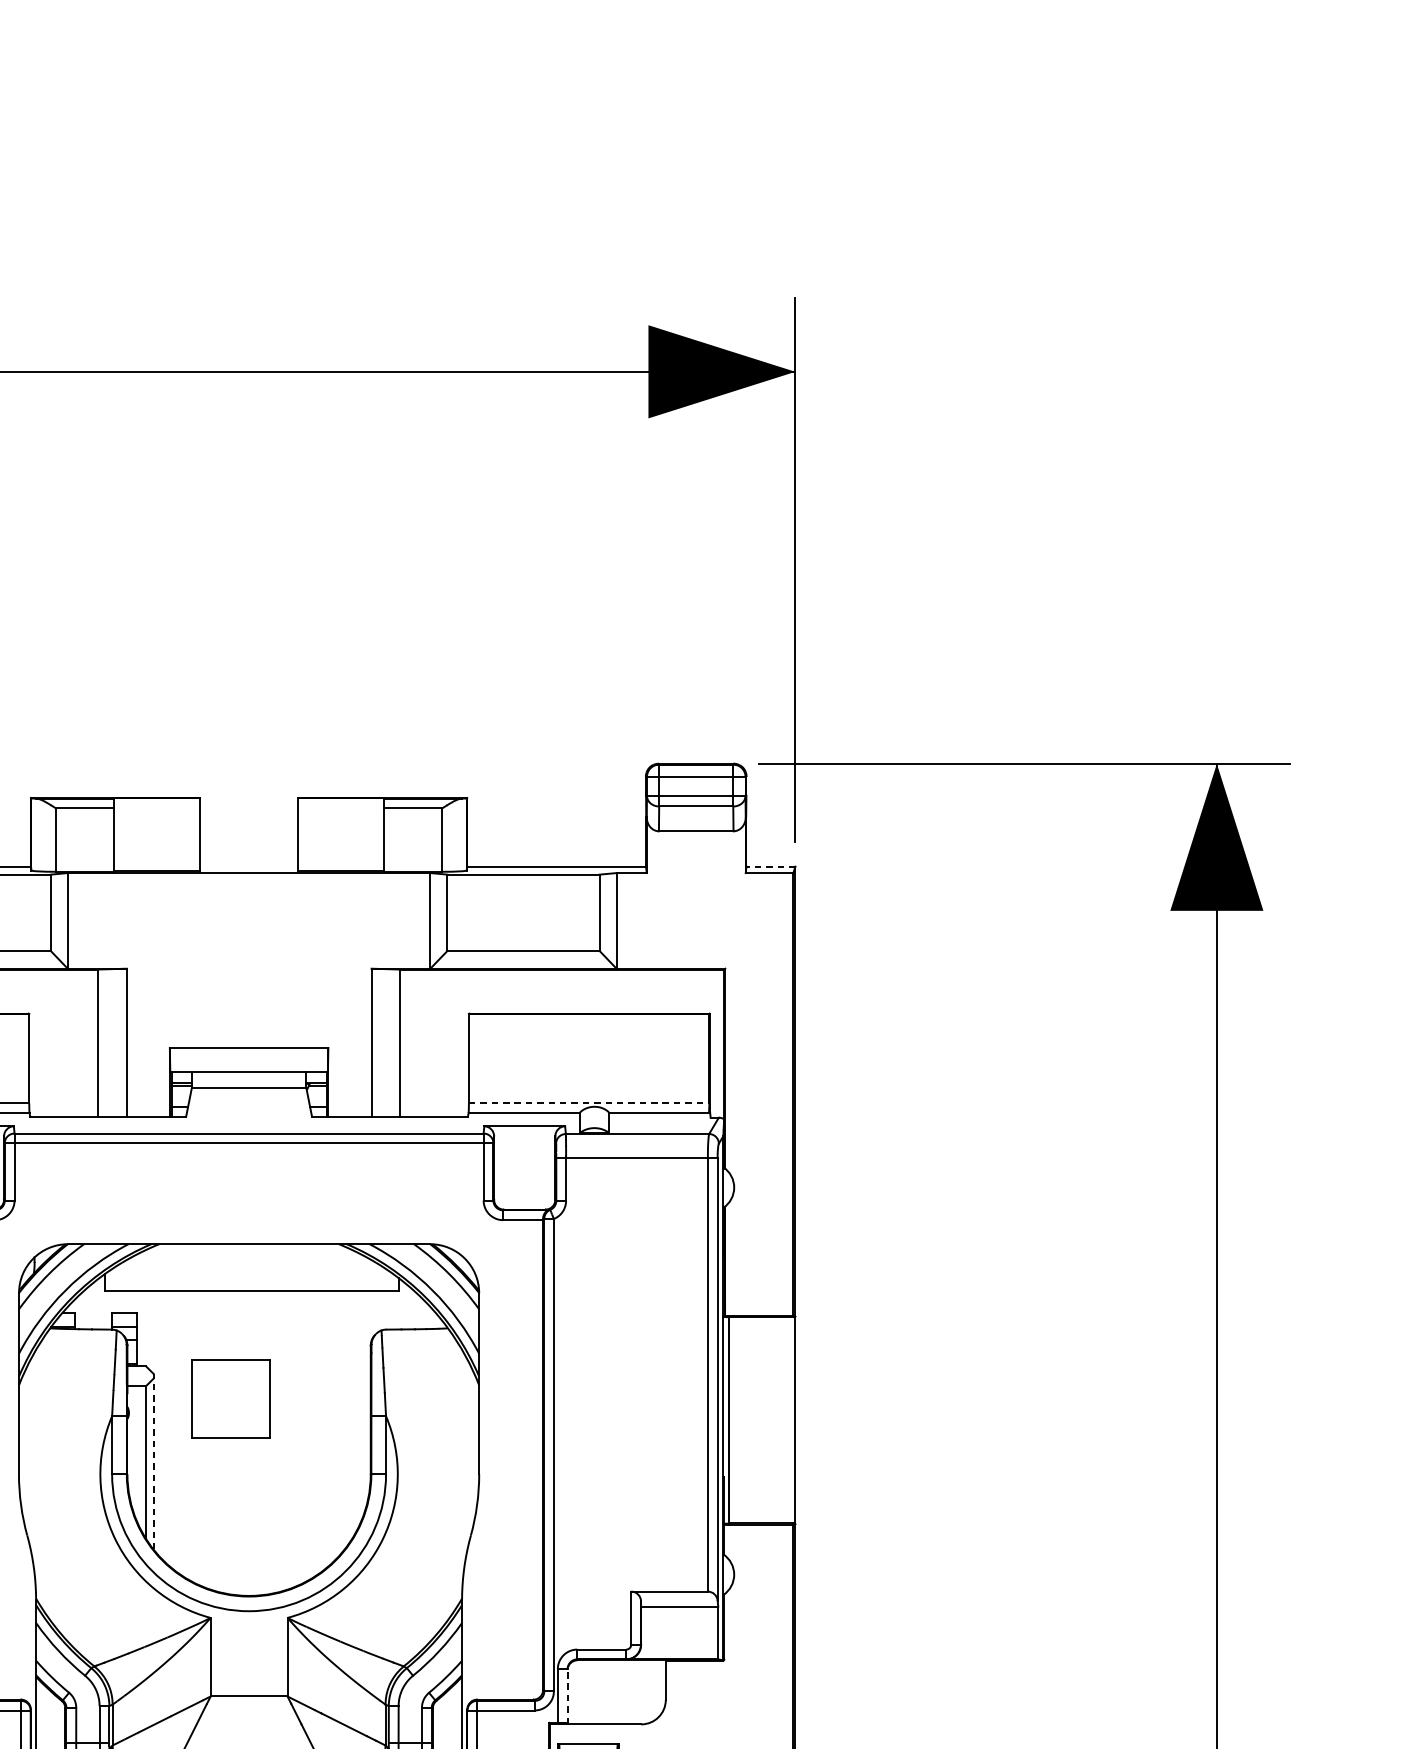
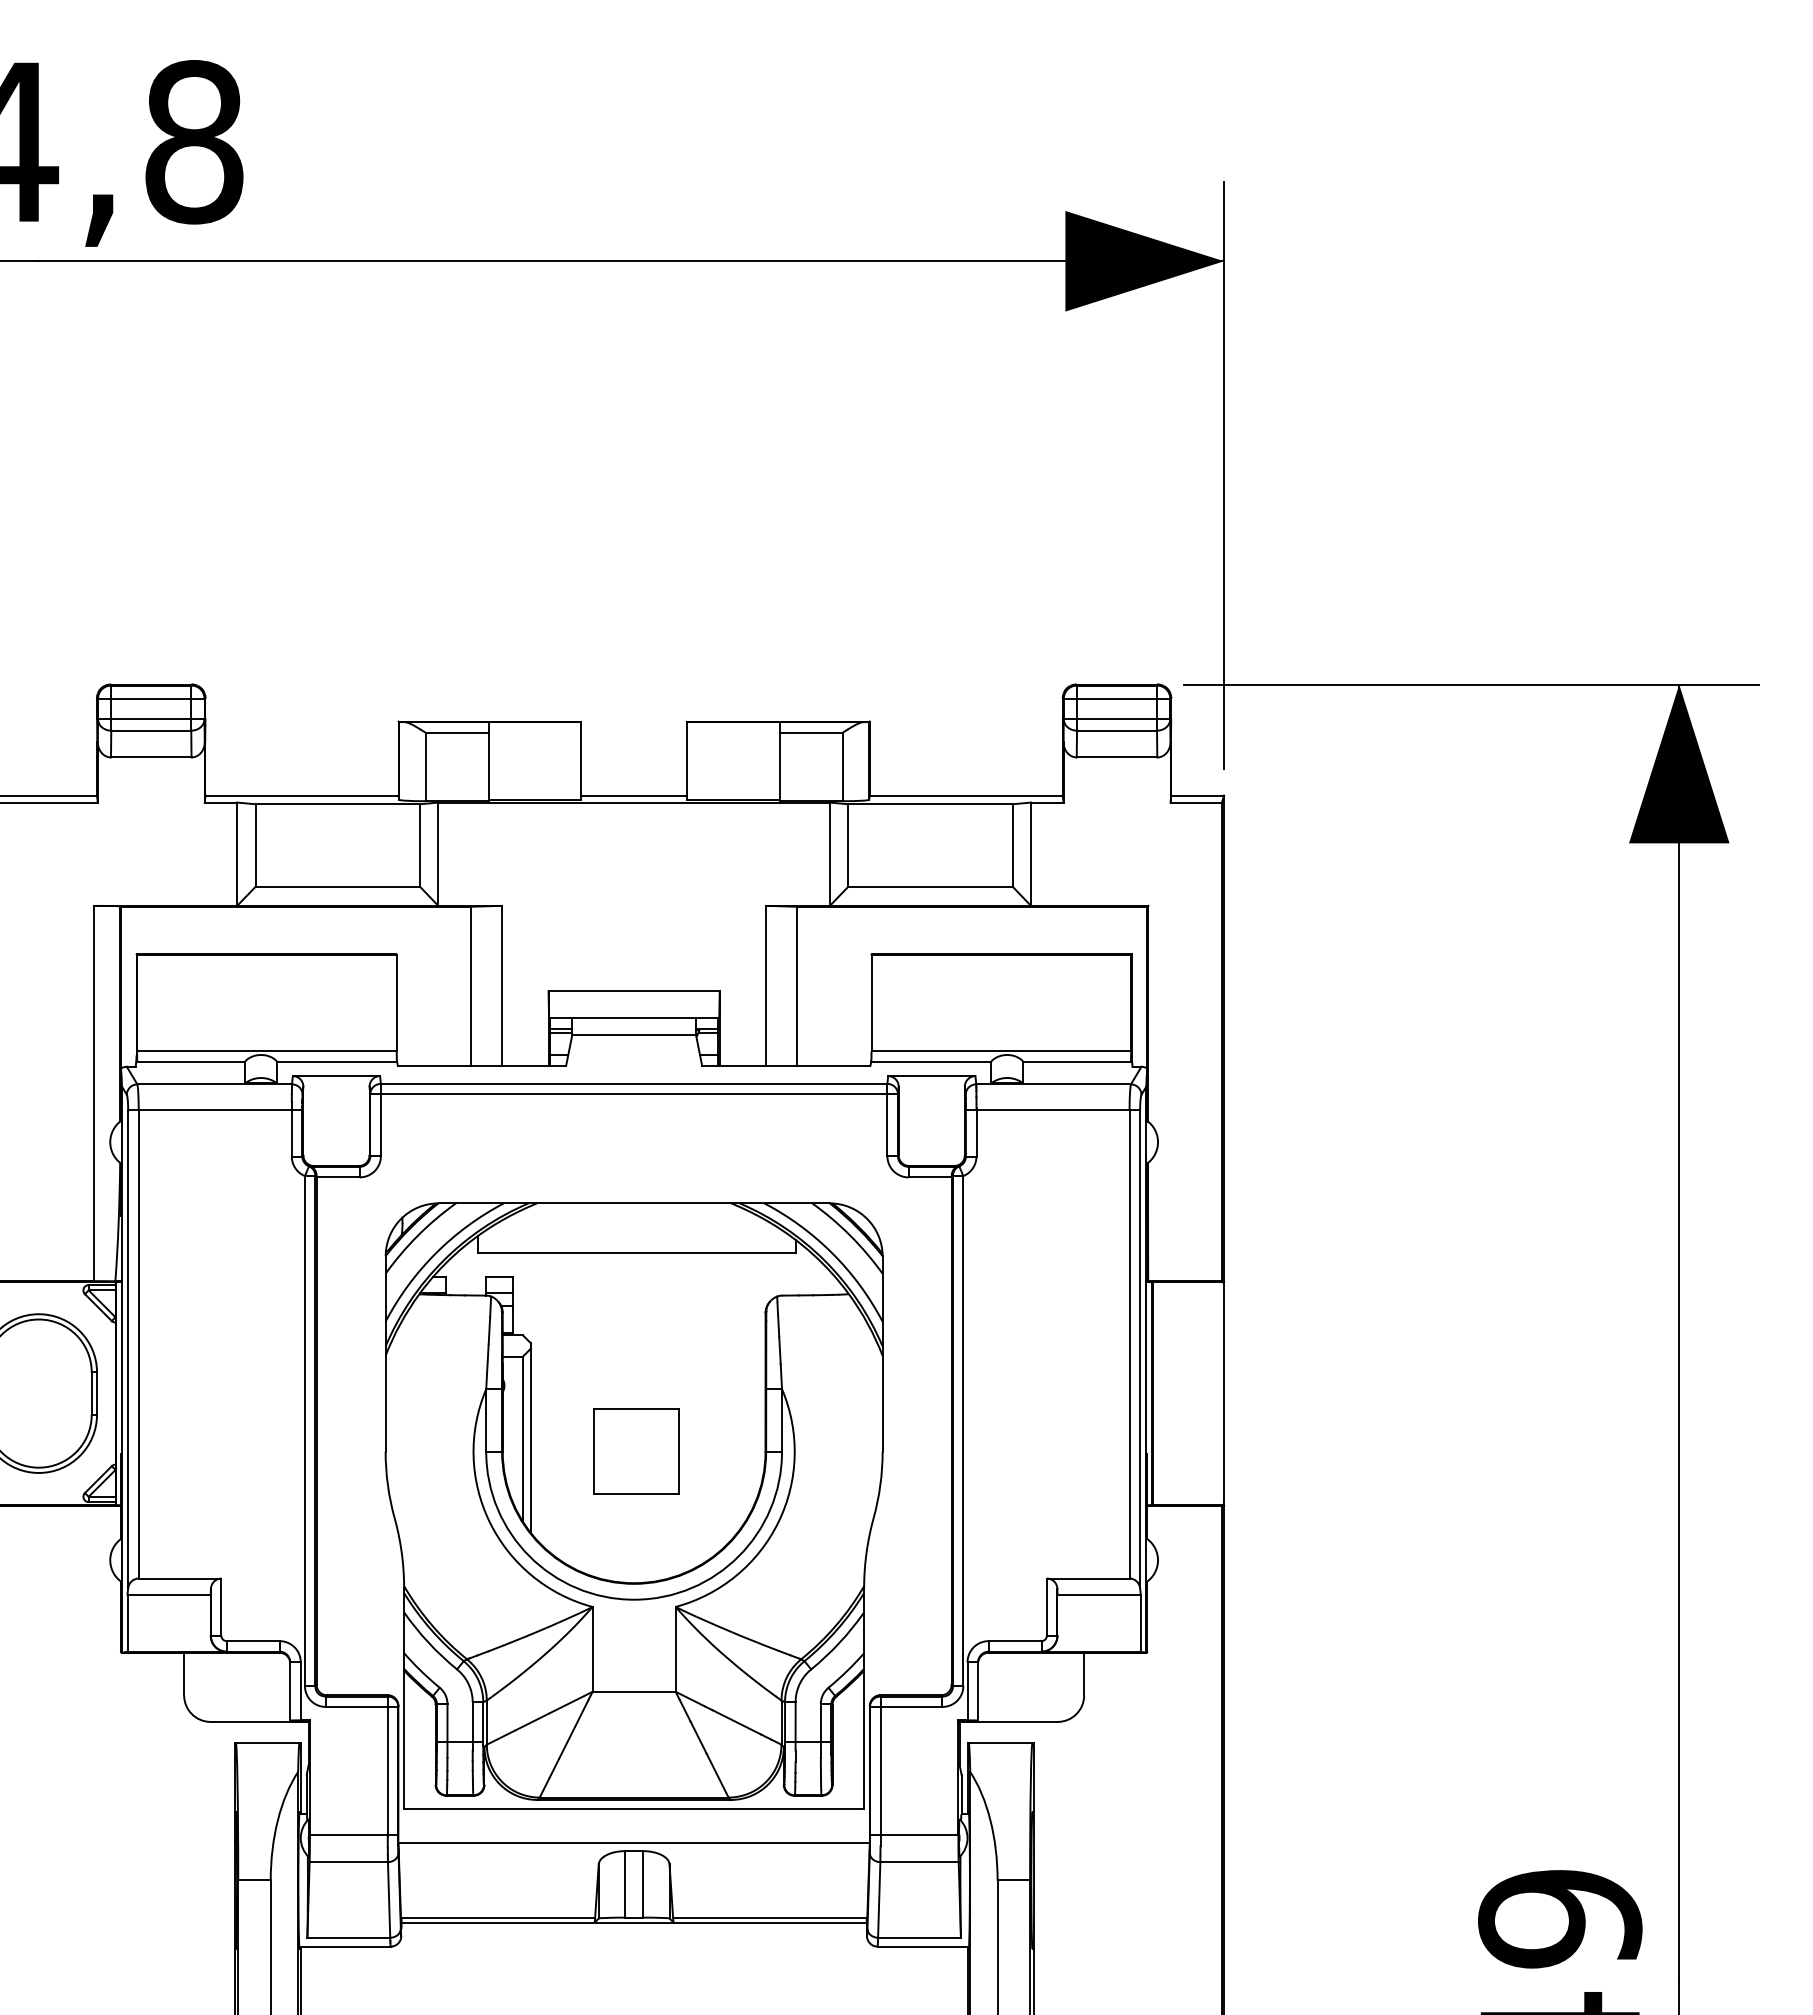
line: (249, 866) -> (634, 795), added
line: (770, 866) -> (1197, 795), dashed -> solid
line: (589, 1103) -> (1001, 1051), dashed -> solid
part: (230, 1398) -> (636, 1451), moved
line: (153, 1461) -> (530, 1438), dashed -> solid
line: (567, 1696) -> (978, 1691), dashed -> solid

